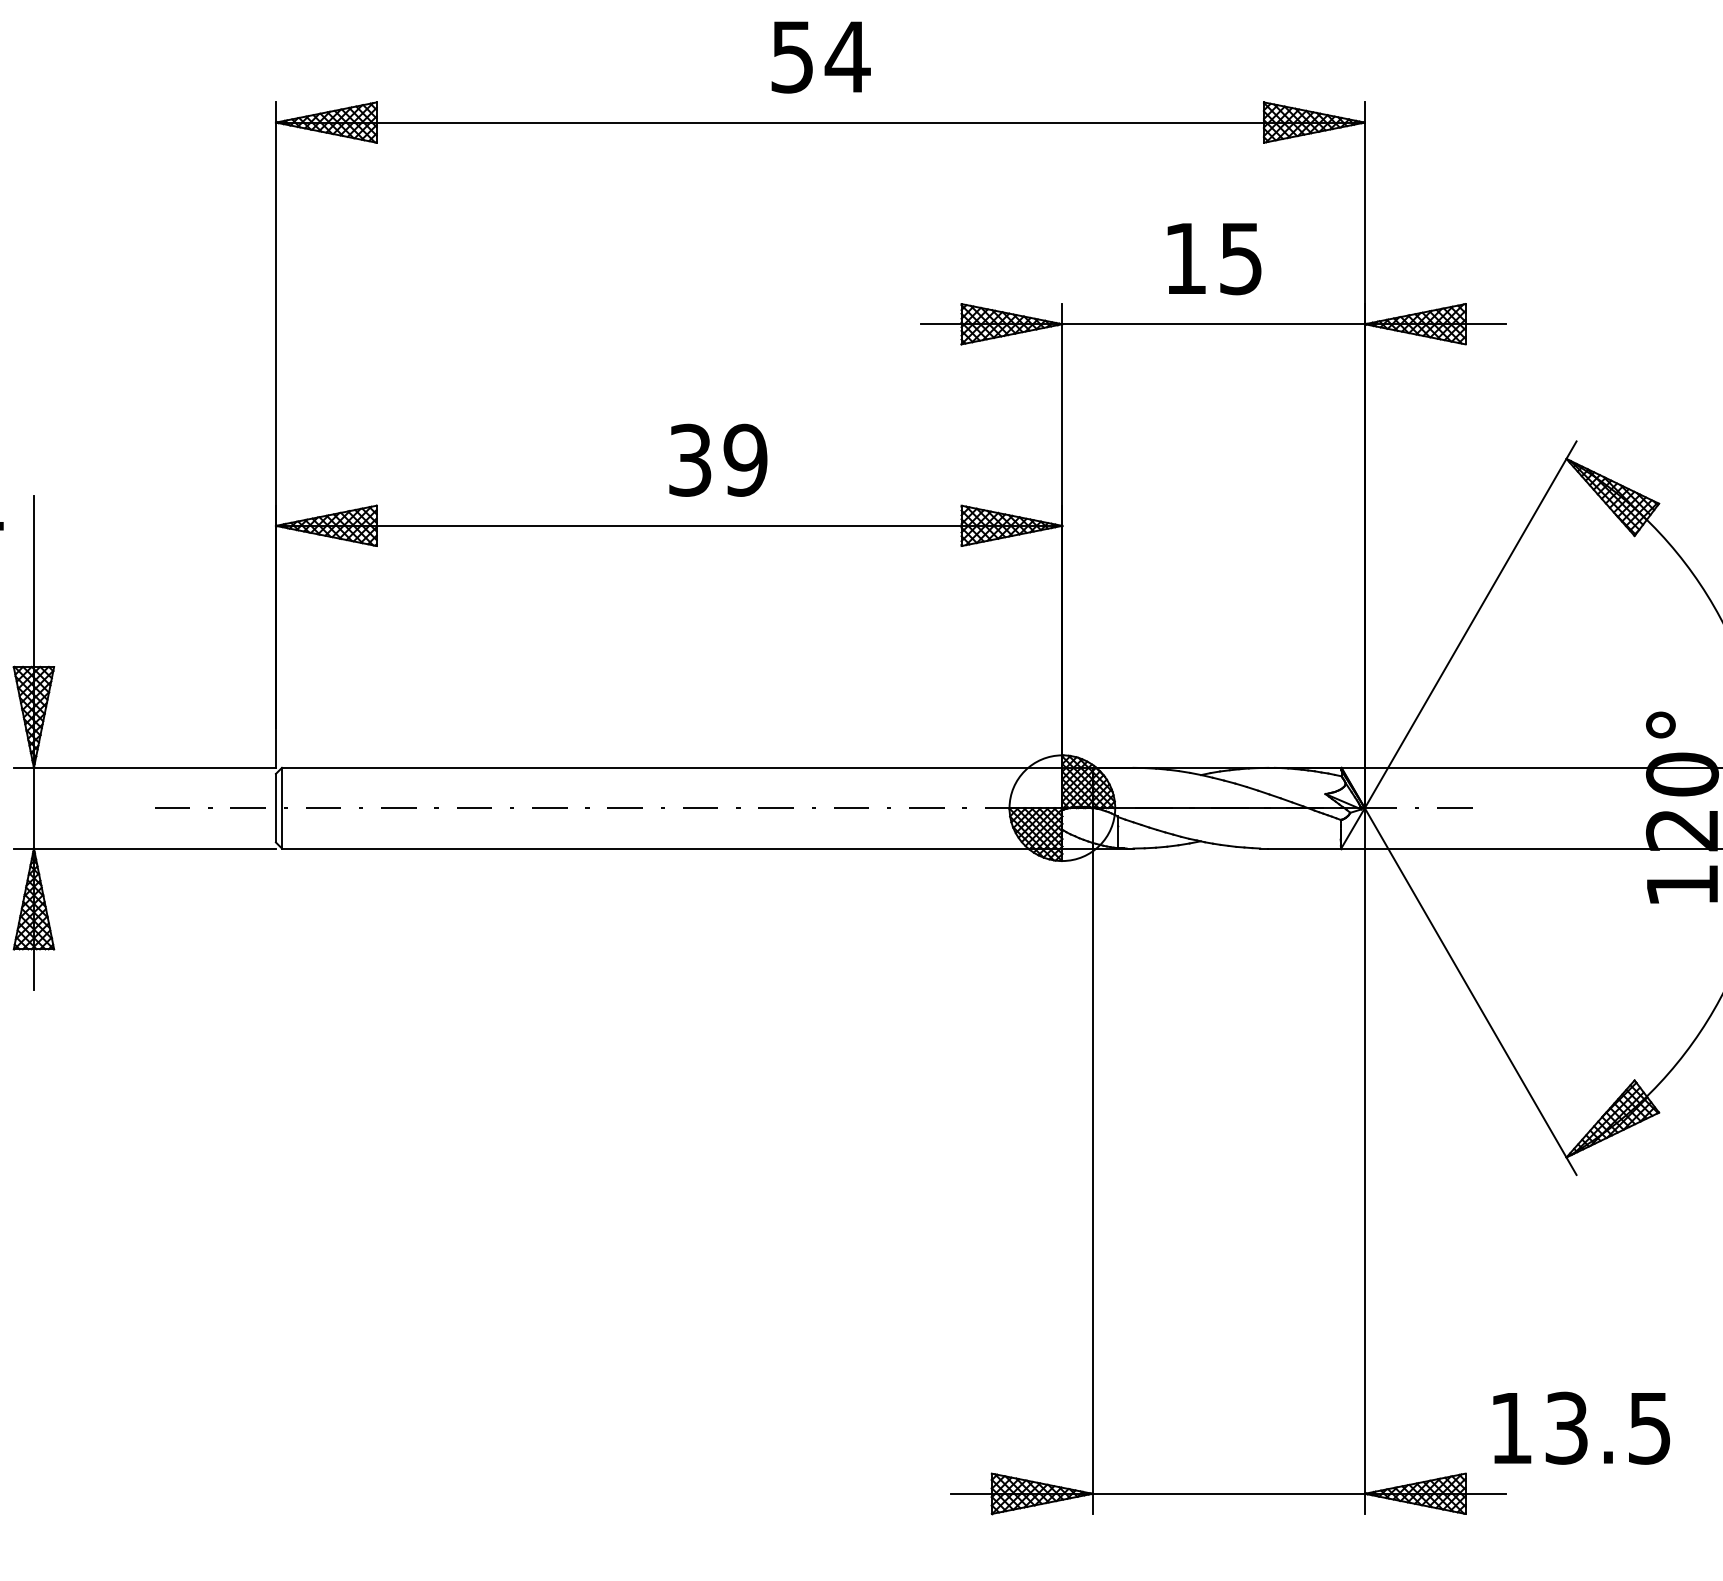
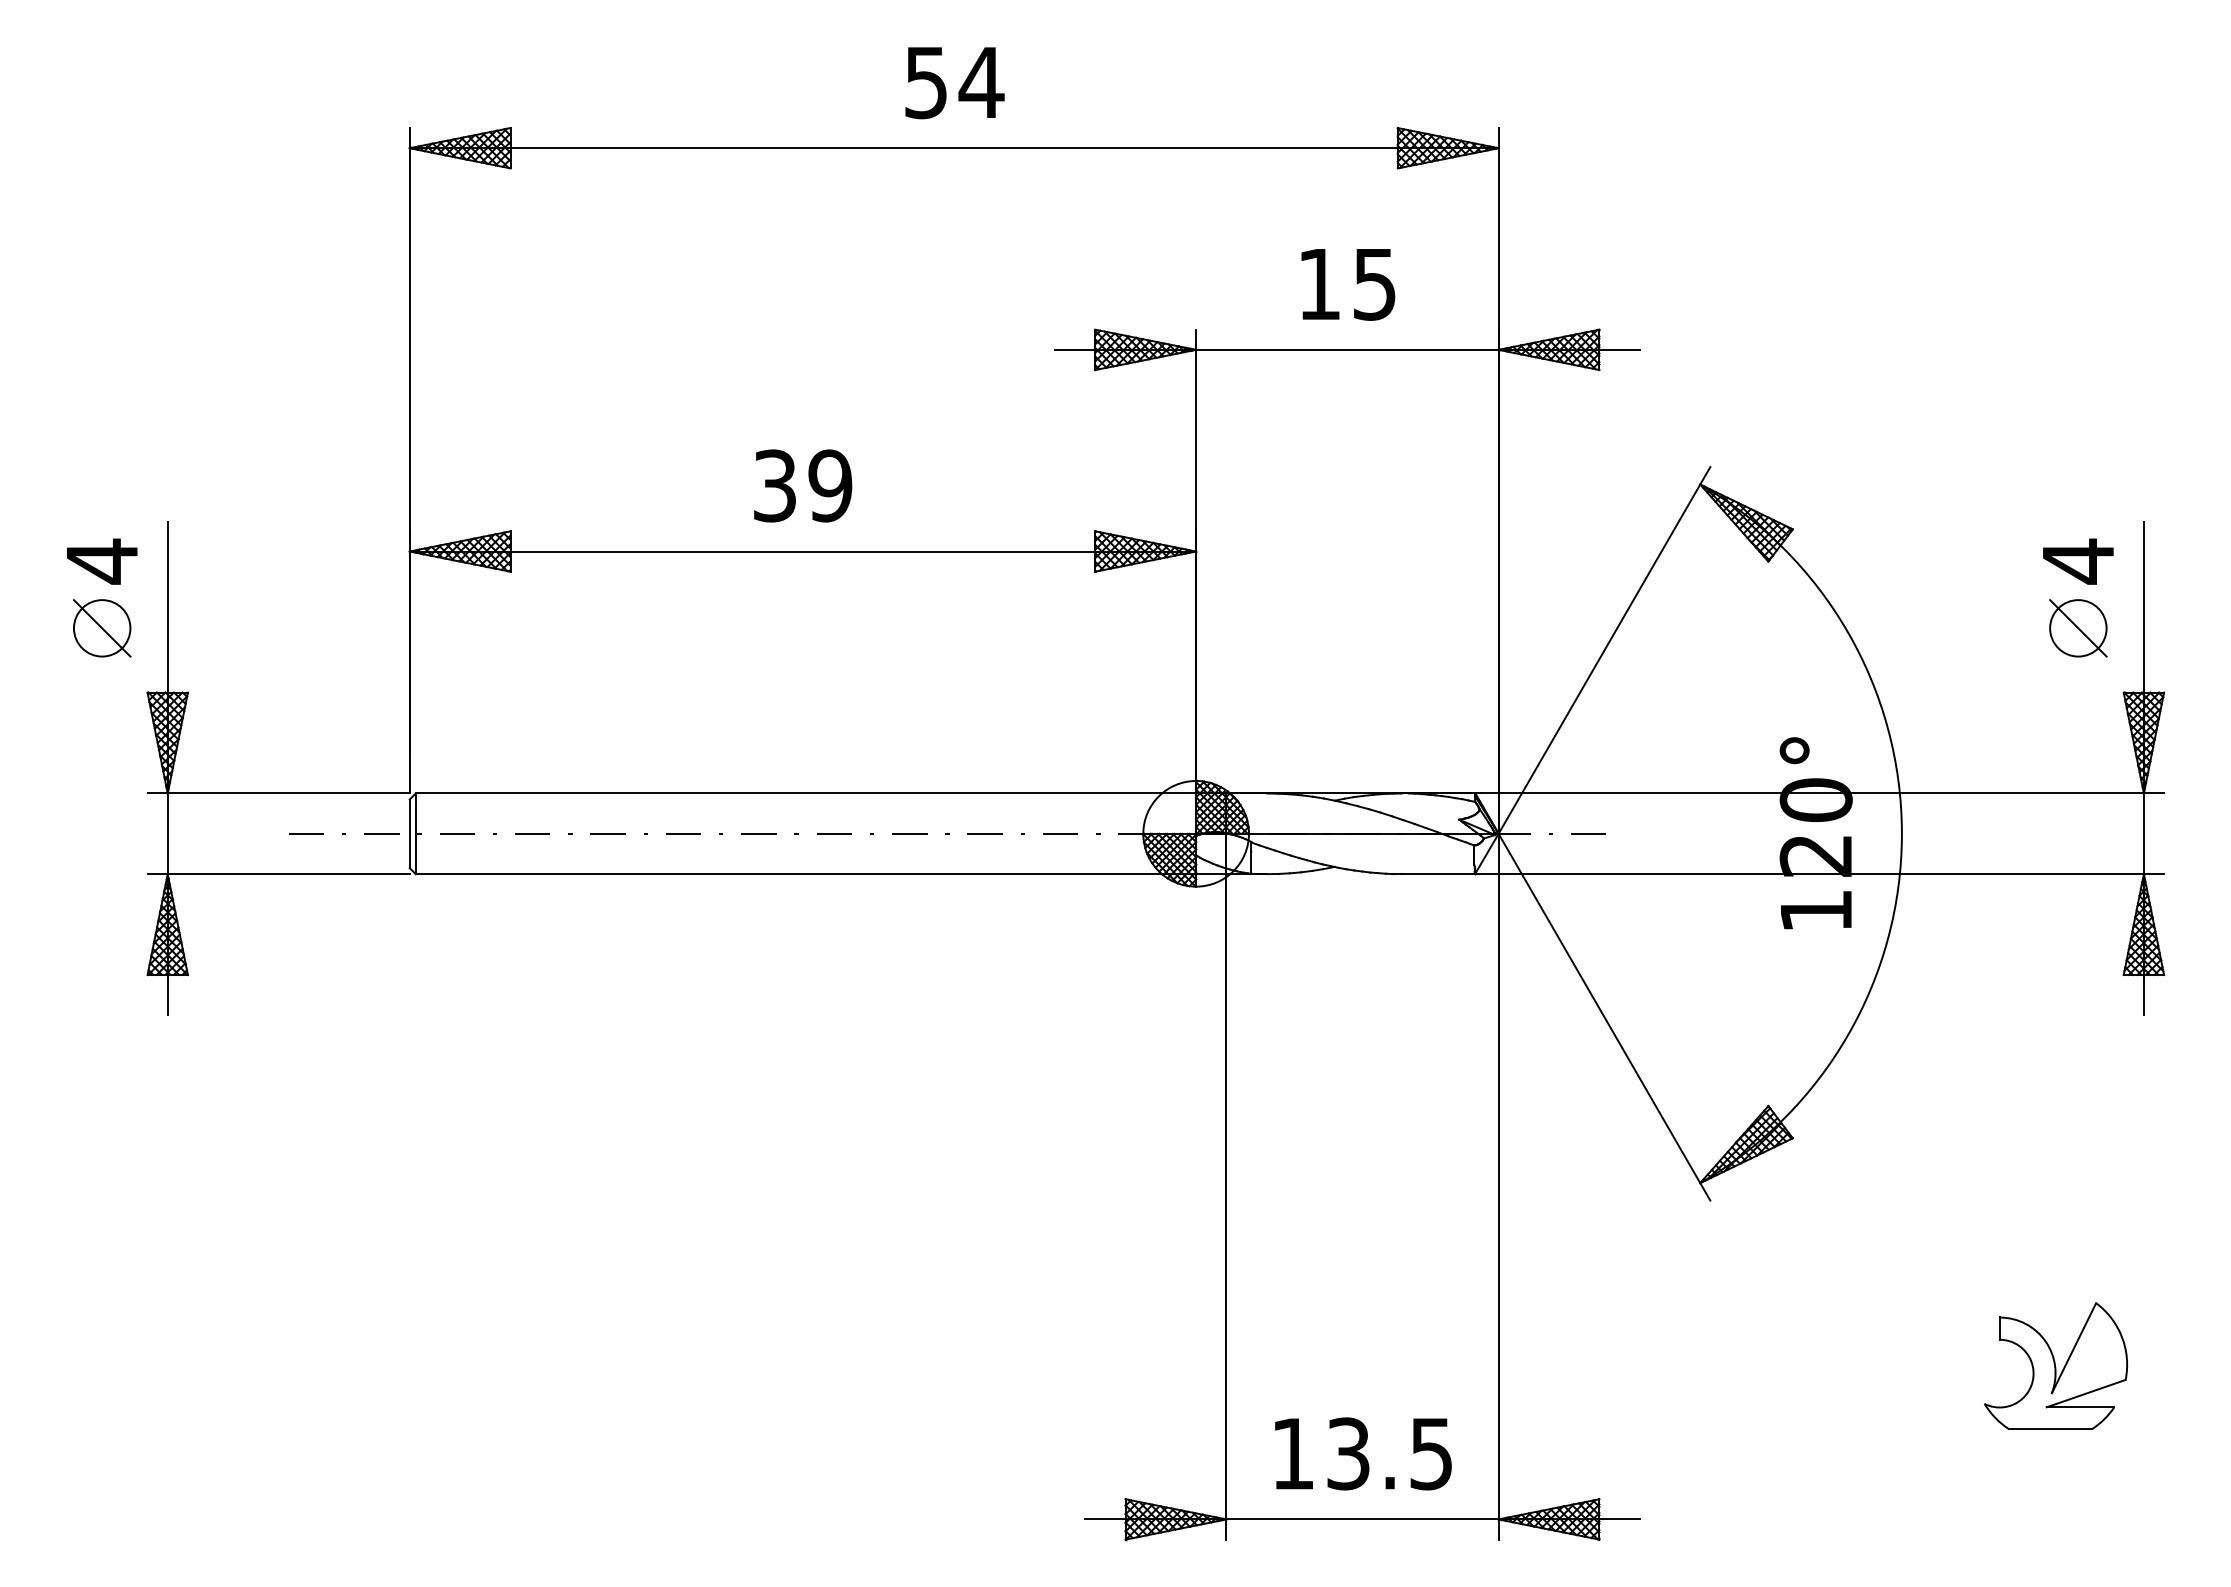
text: (718, 459) -> (803, 485), moved
text: (1581, 1427) -> (1363, 1453), moved

